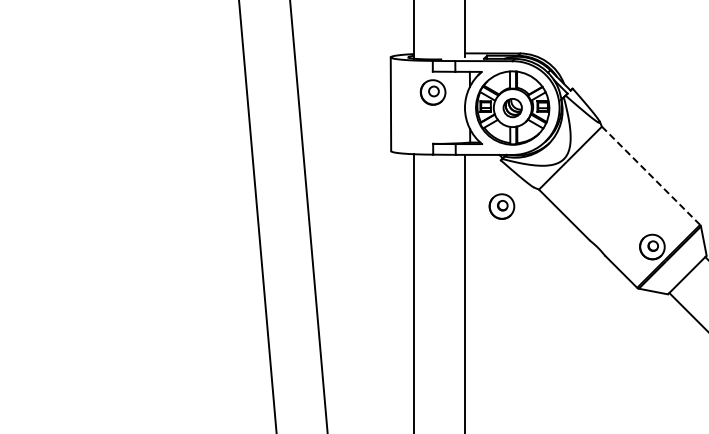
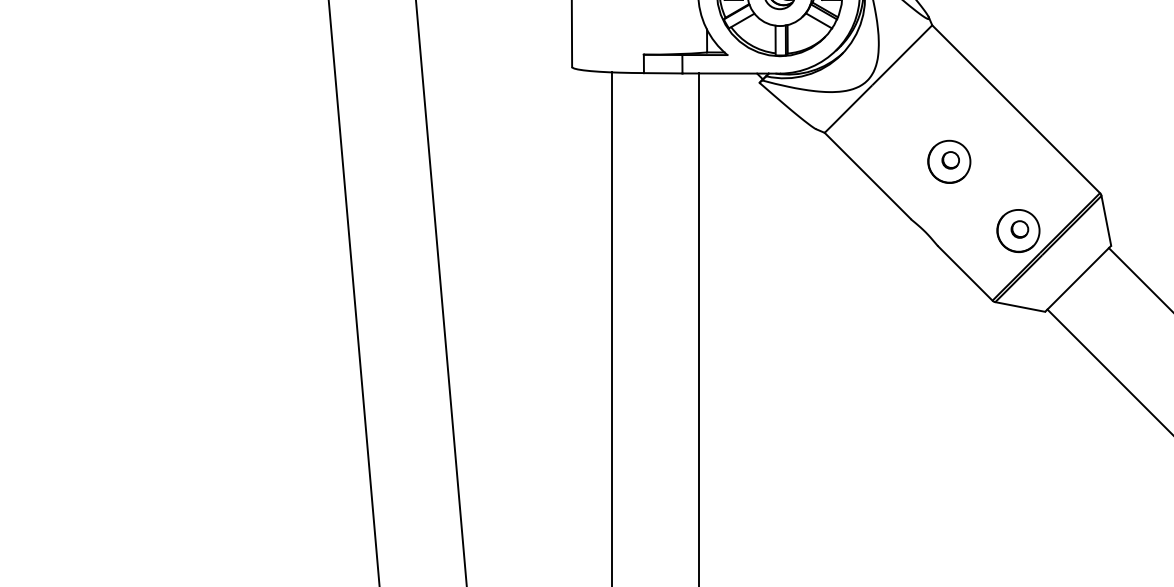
line: (650, 175) -> (1015, 108), dashed -> solid
part: (501, 206) -> (948, 161), moved

